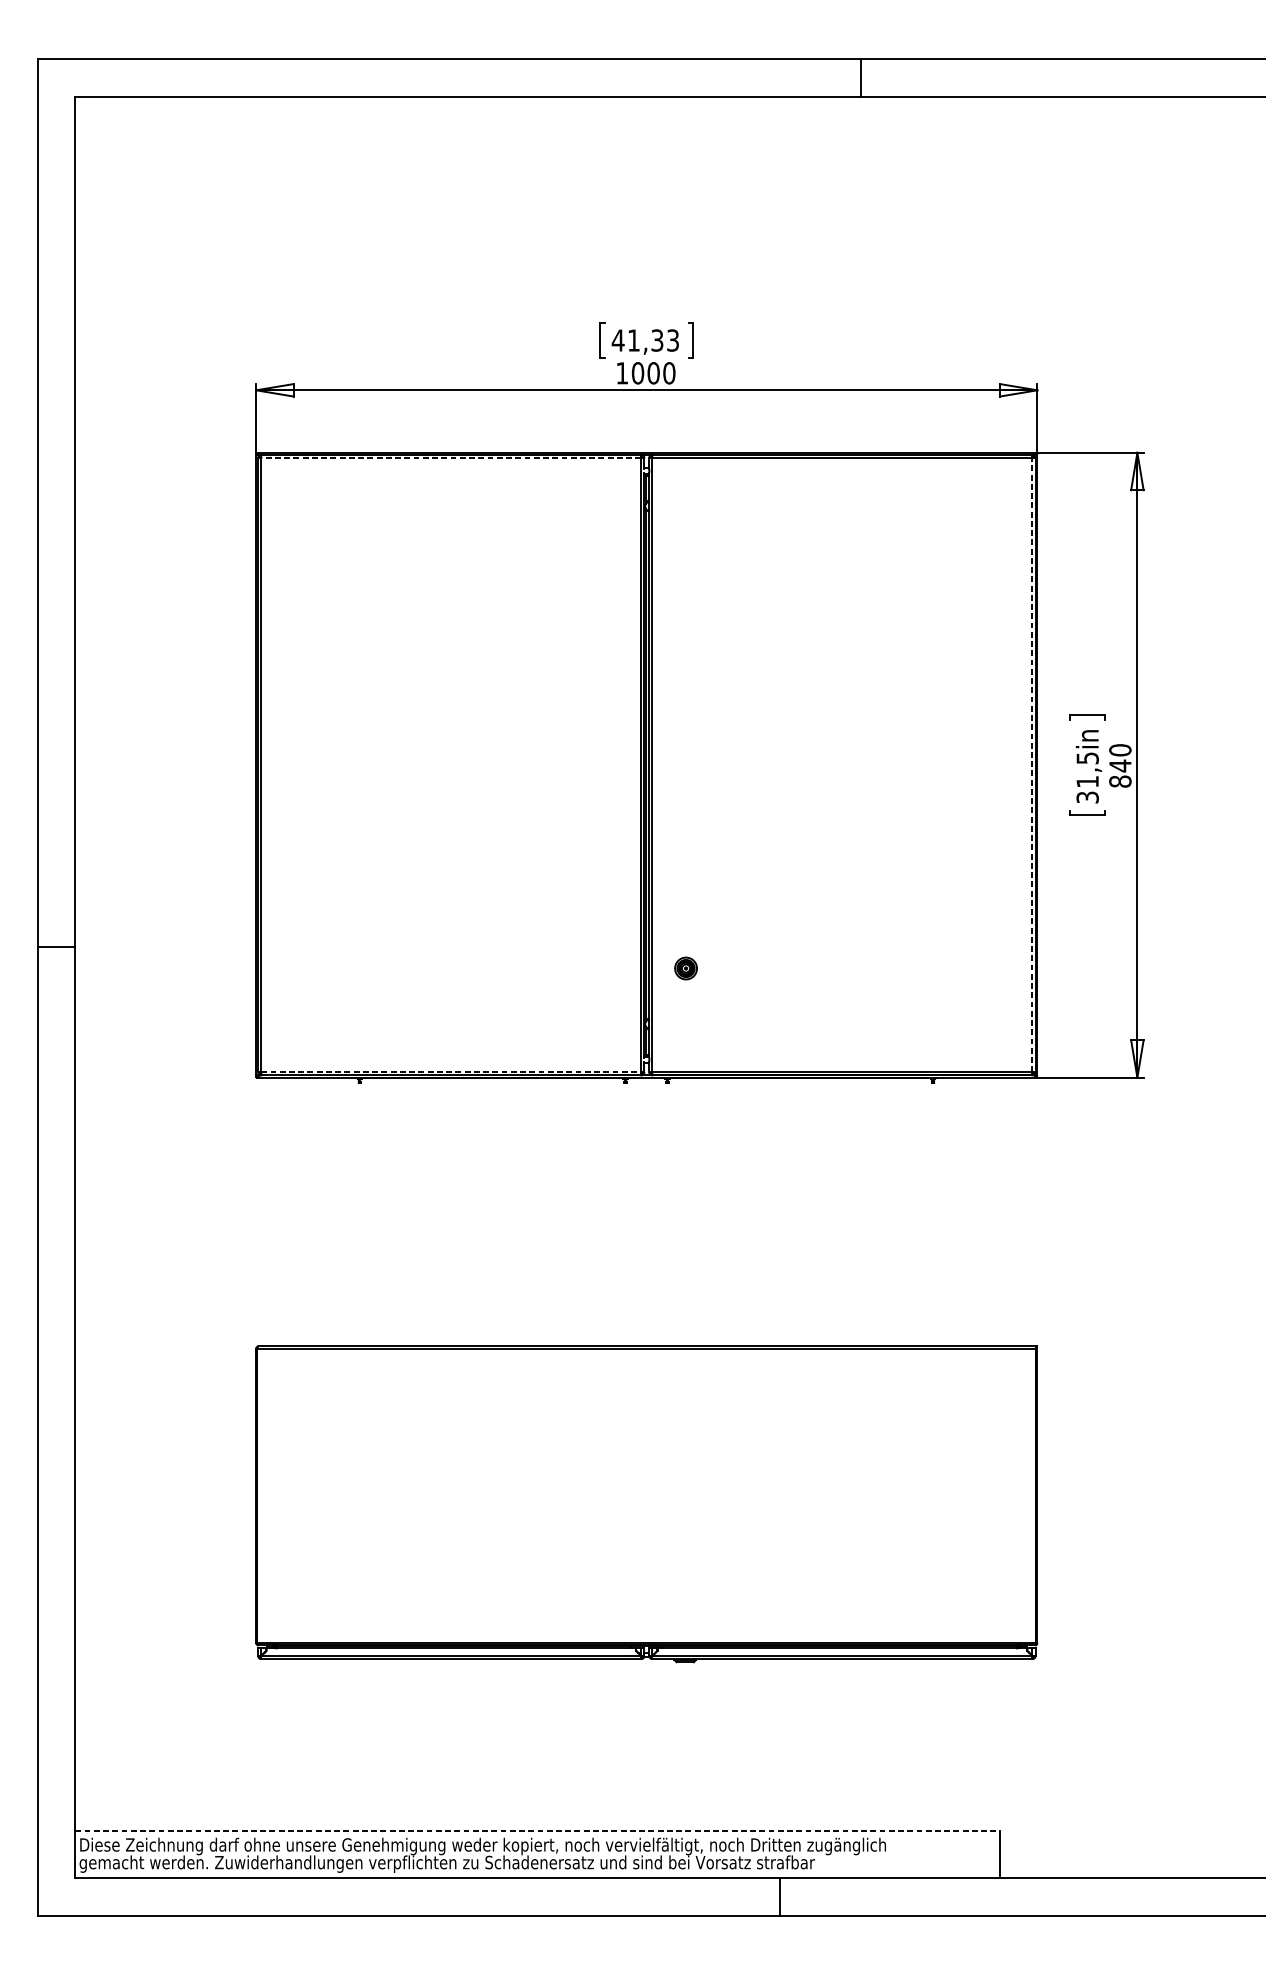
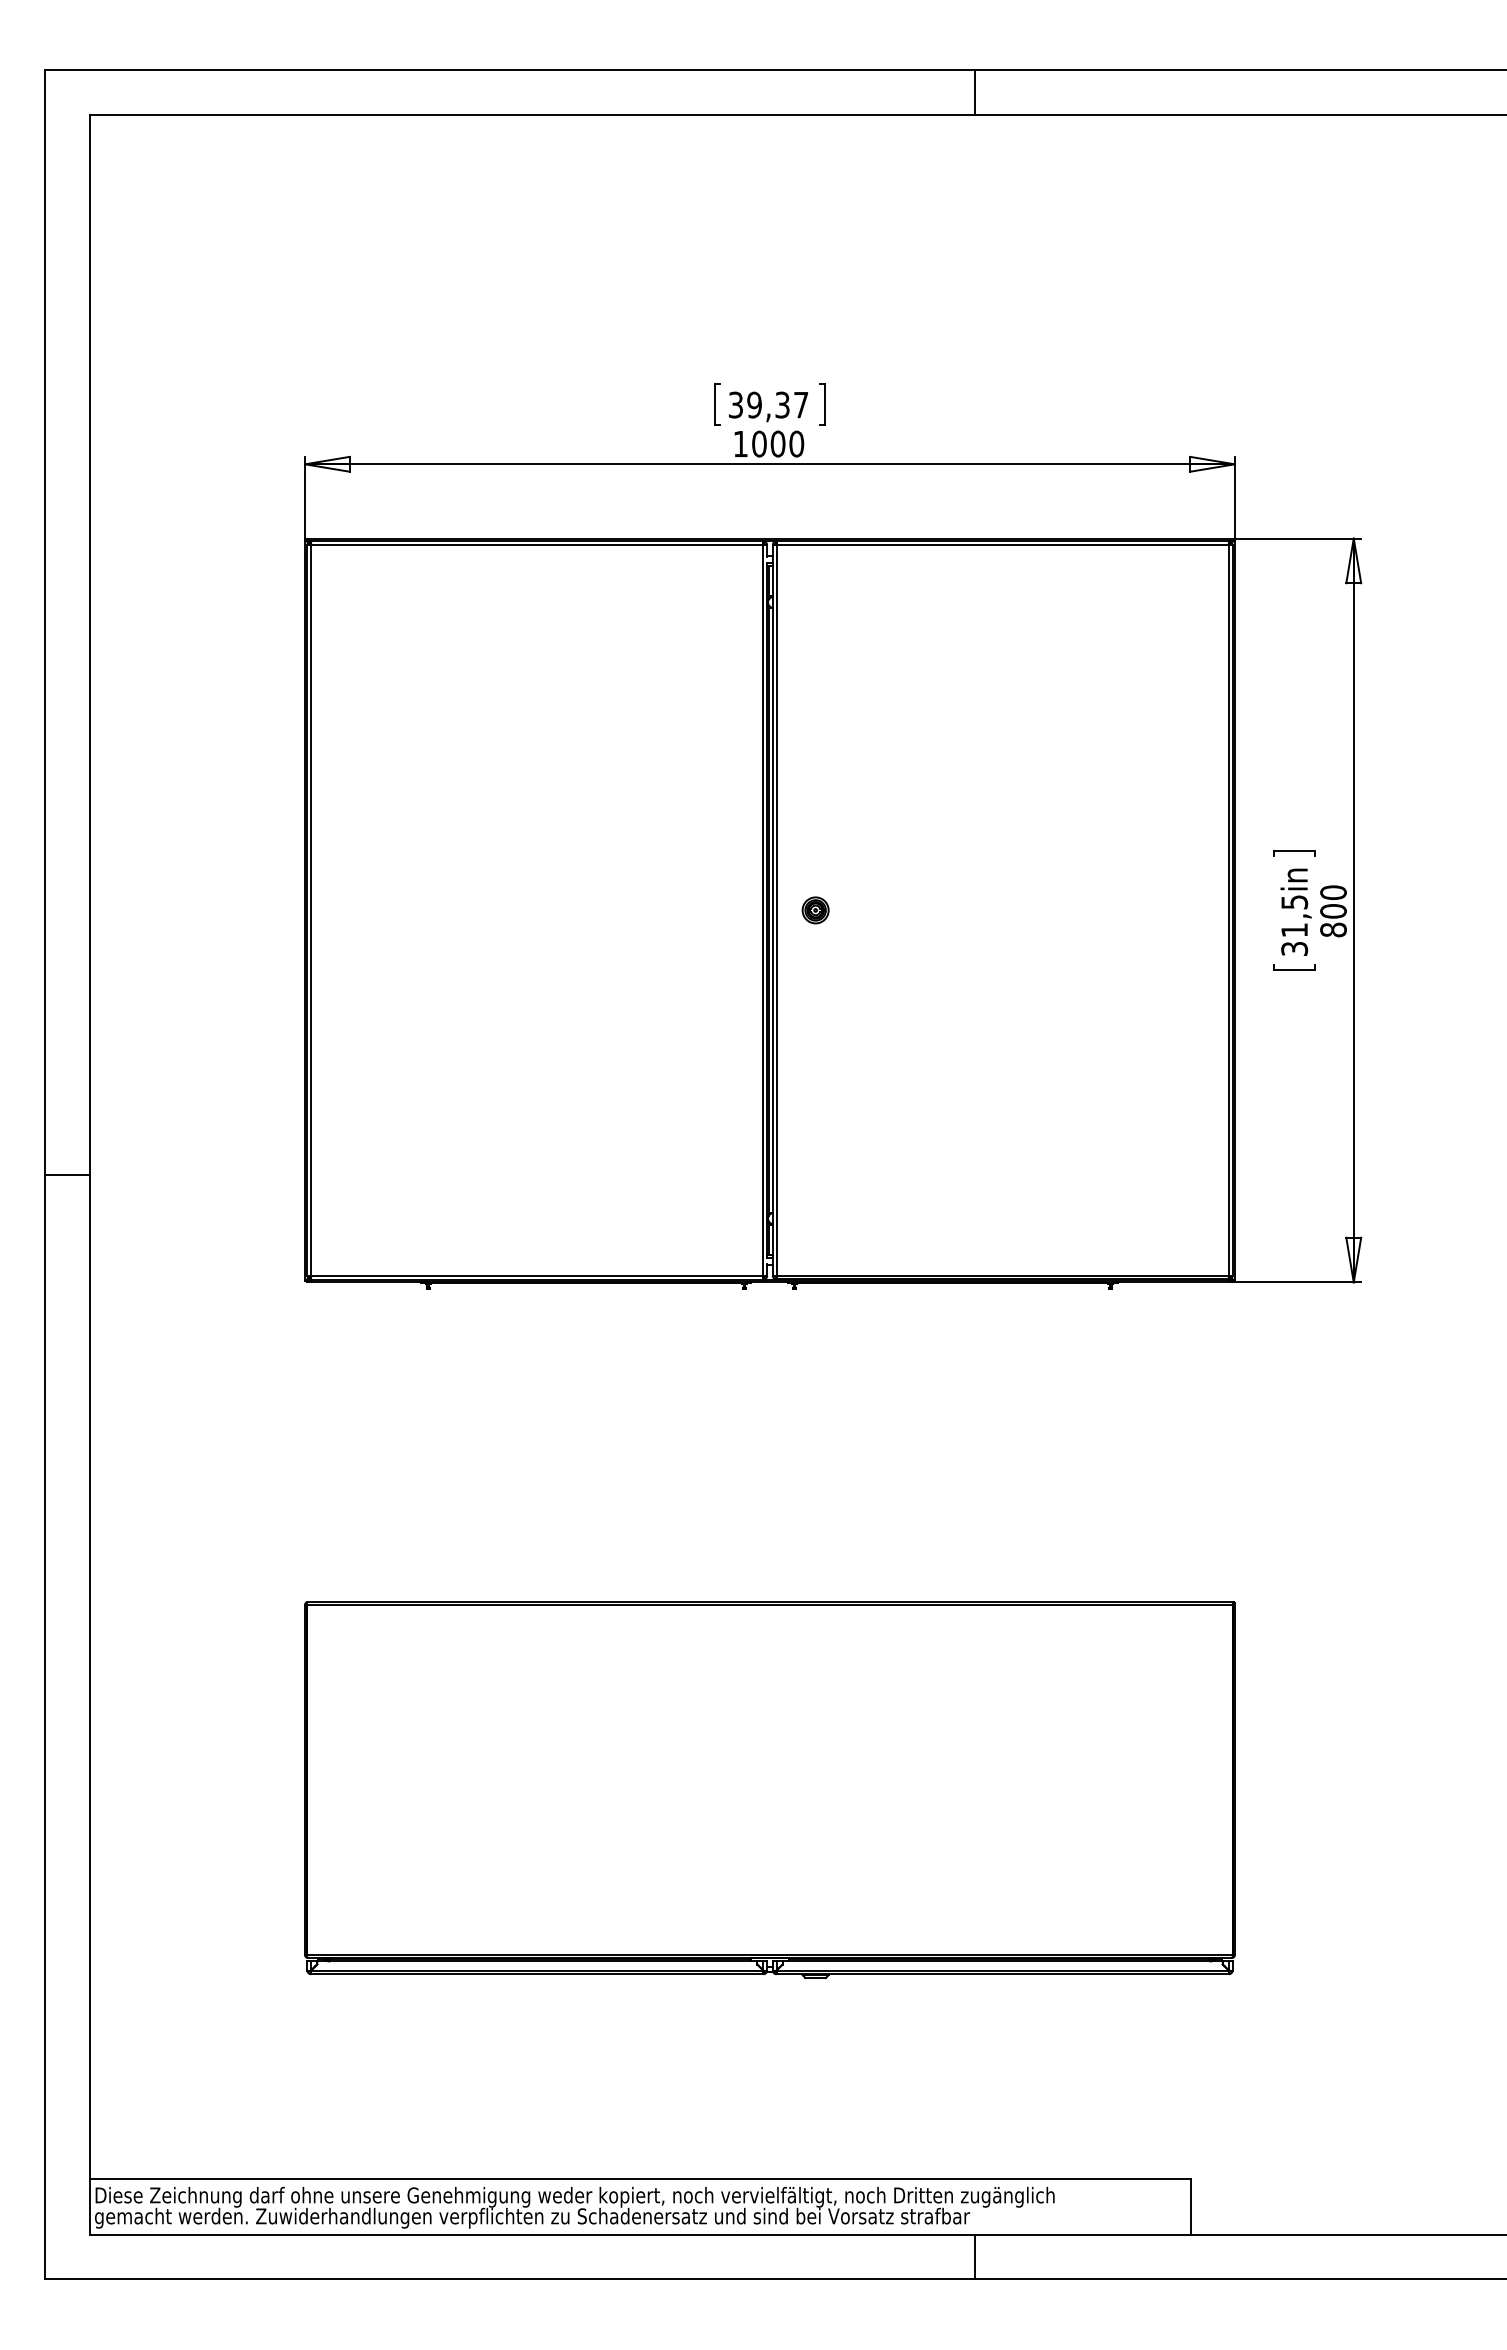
line: (860, 77) -> (974, 92), moved
text: (645, 340) -> (768, 404), 41,33 -> 39,37
line: (450, 458) -> (536, 545), dashed -> solid
line: (1032, 764) -> (1228, 909), dashed -> solid
text: (1120, 766) -> (1333, 911), 840 -> 800
line: (56, 947) -> (67, 1175), moved
part: (685, 968) -> (815, 910), moved
line: (451, 1071) -> (537, 1275), dashed -> solid
line: (538, 1831) -> (640, 2179), dashed -> solid
line: (779, 1896) -> (974, 2256), moved

